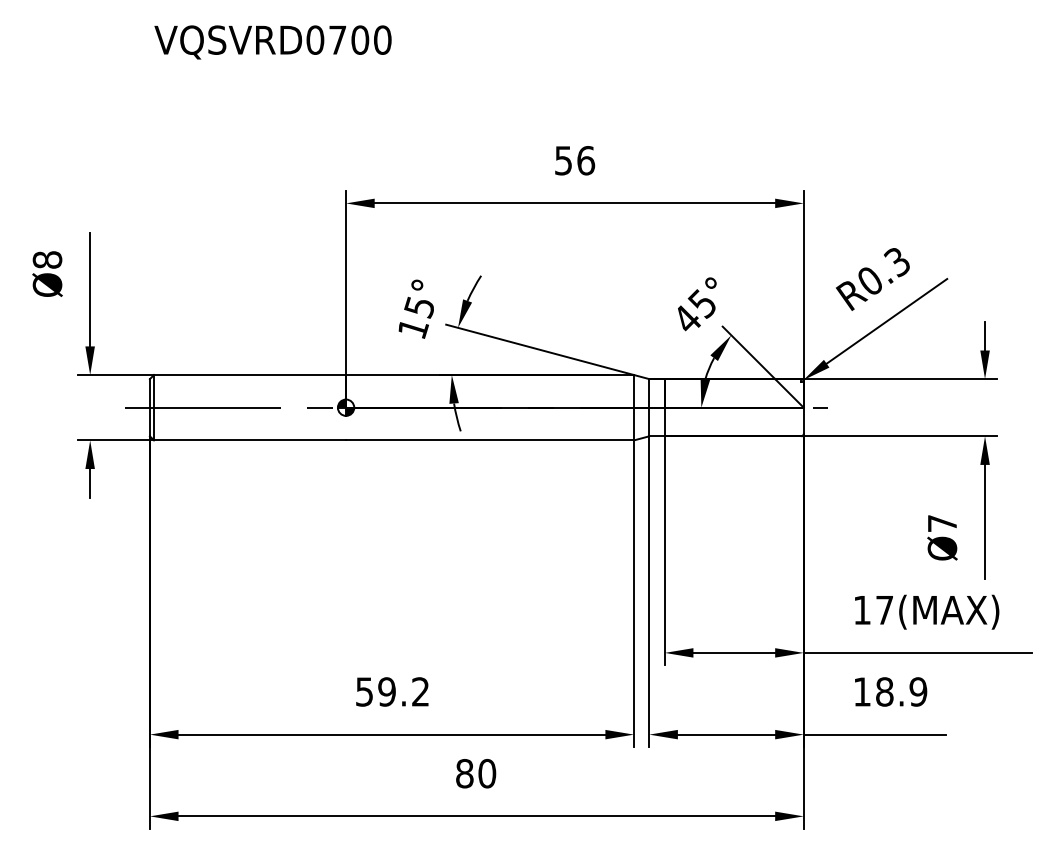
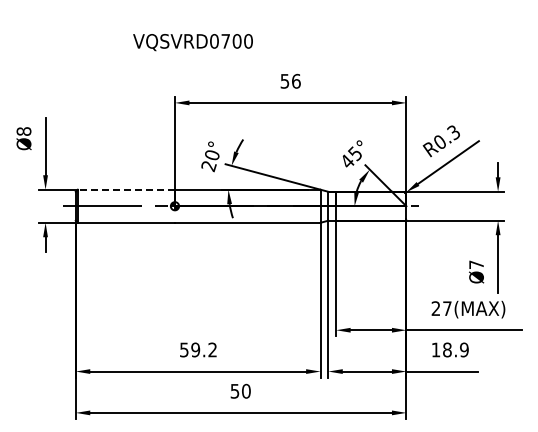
text: (271, 42) -> (192, 42), moved
text: (416, 319) -> (210, 161), 15° -> 20°
line: (250, 374) -> (126, 189), solid -> dashed
text: (861, 609) -> (435, 308), 17(MAX) -> 27(MAX)
text: (463, 772) -> (234, 390), 80 -> 50

